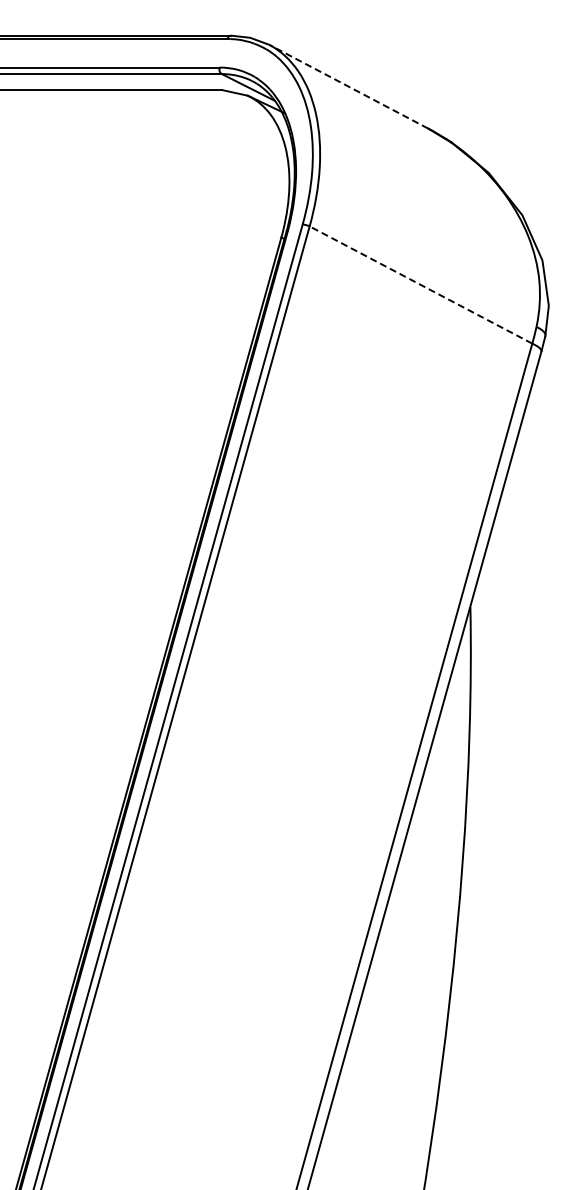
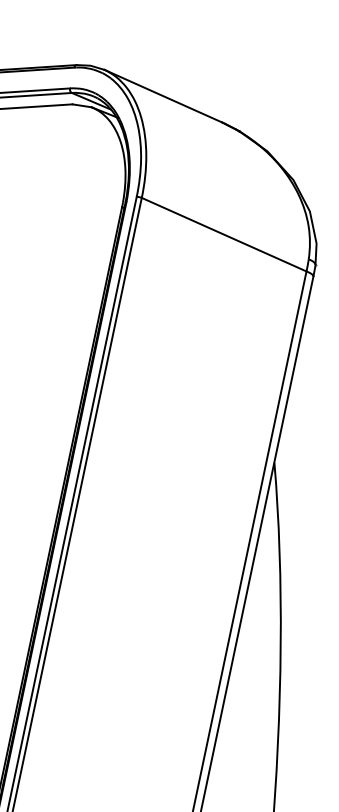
line: (348, 86) -> (163, 96), dashed -> solid
line: (420, 285) -> (223, 235), dashed -> solid

